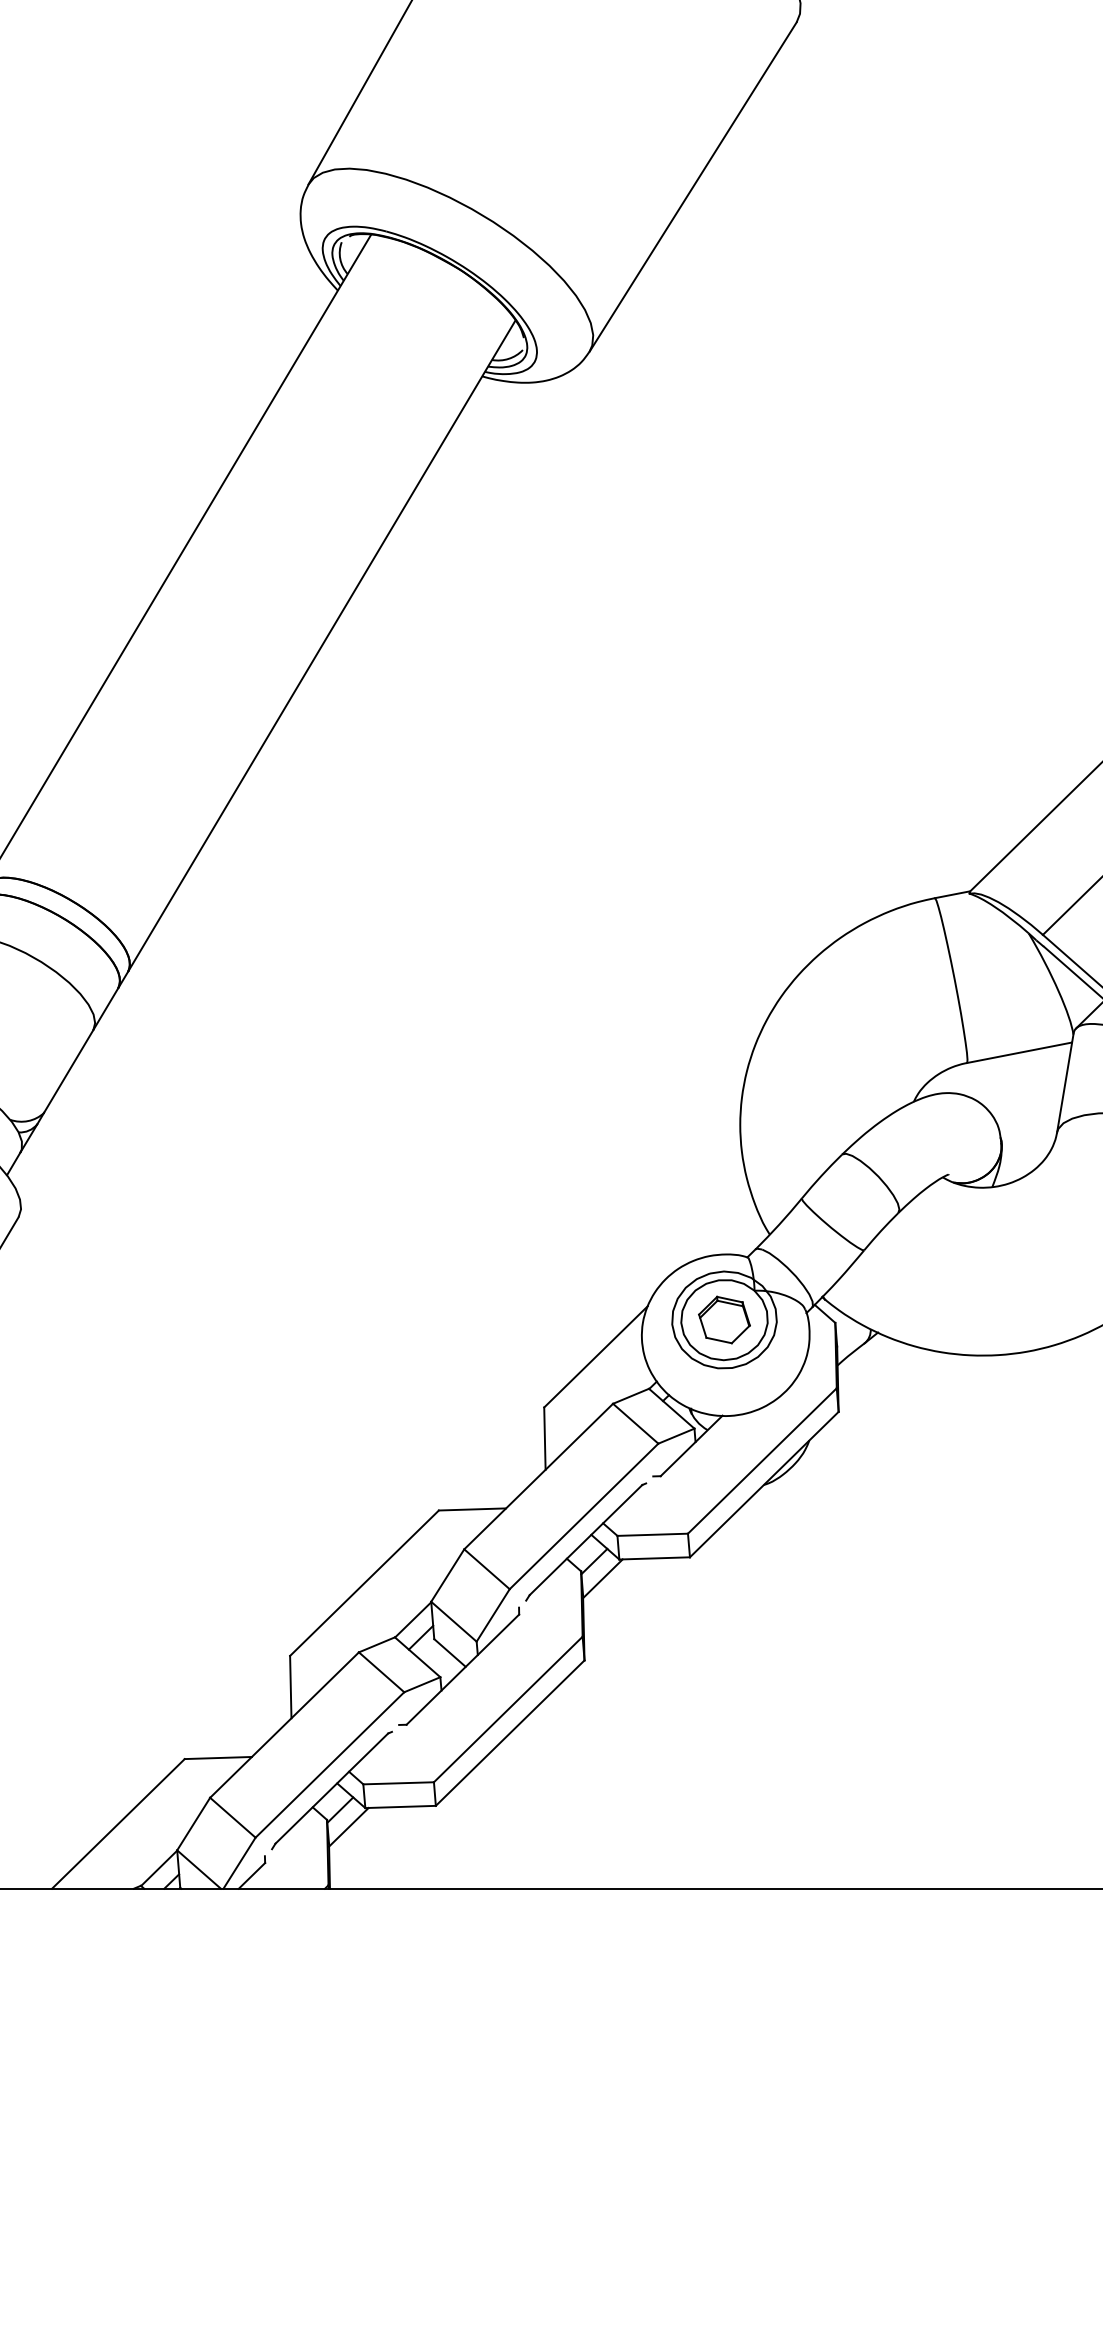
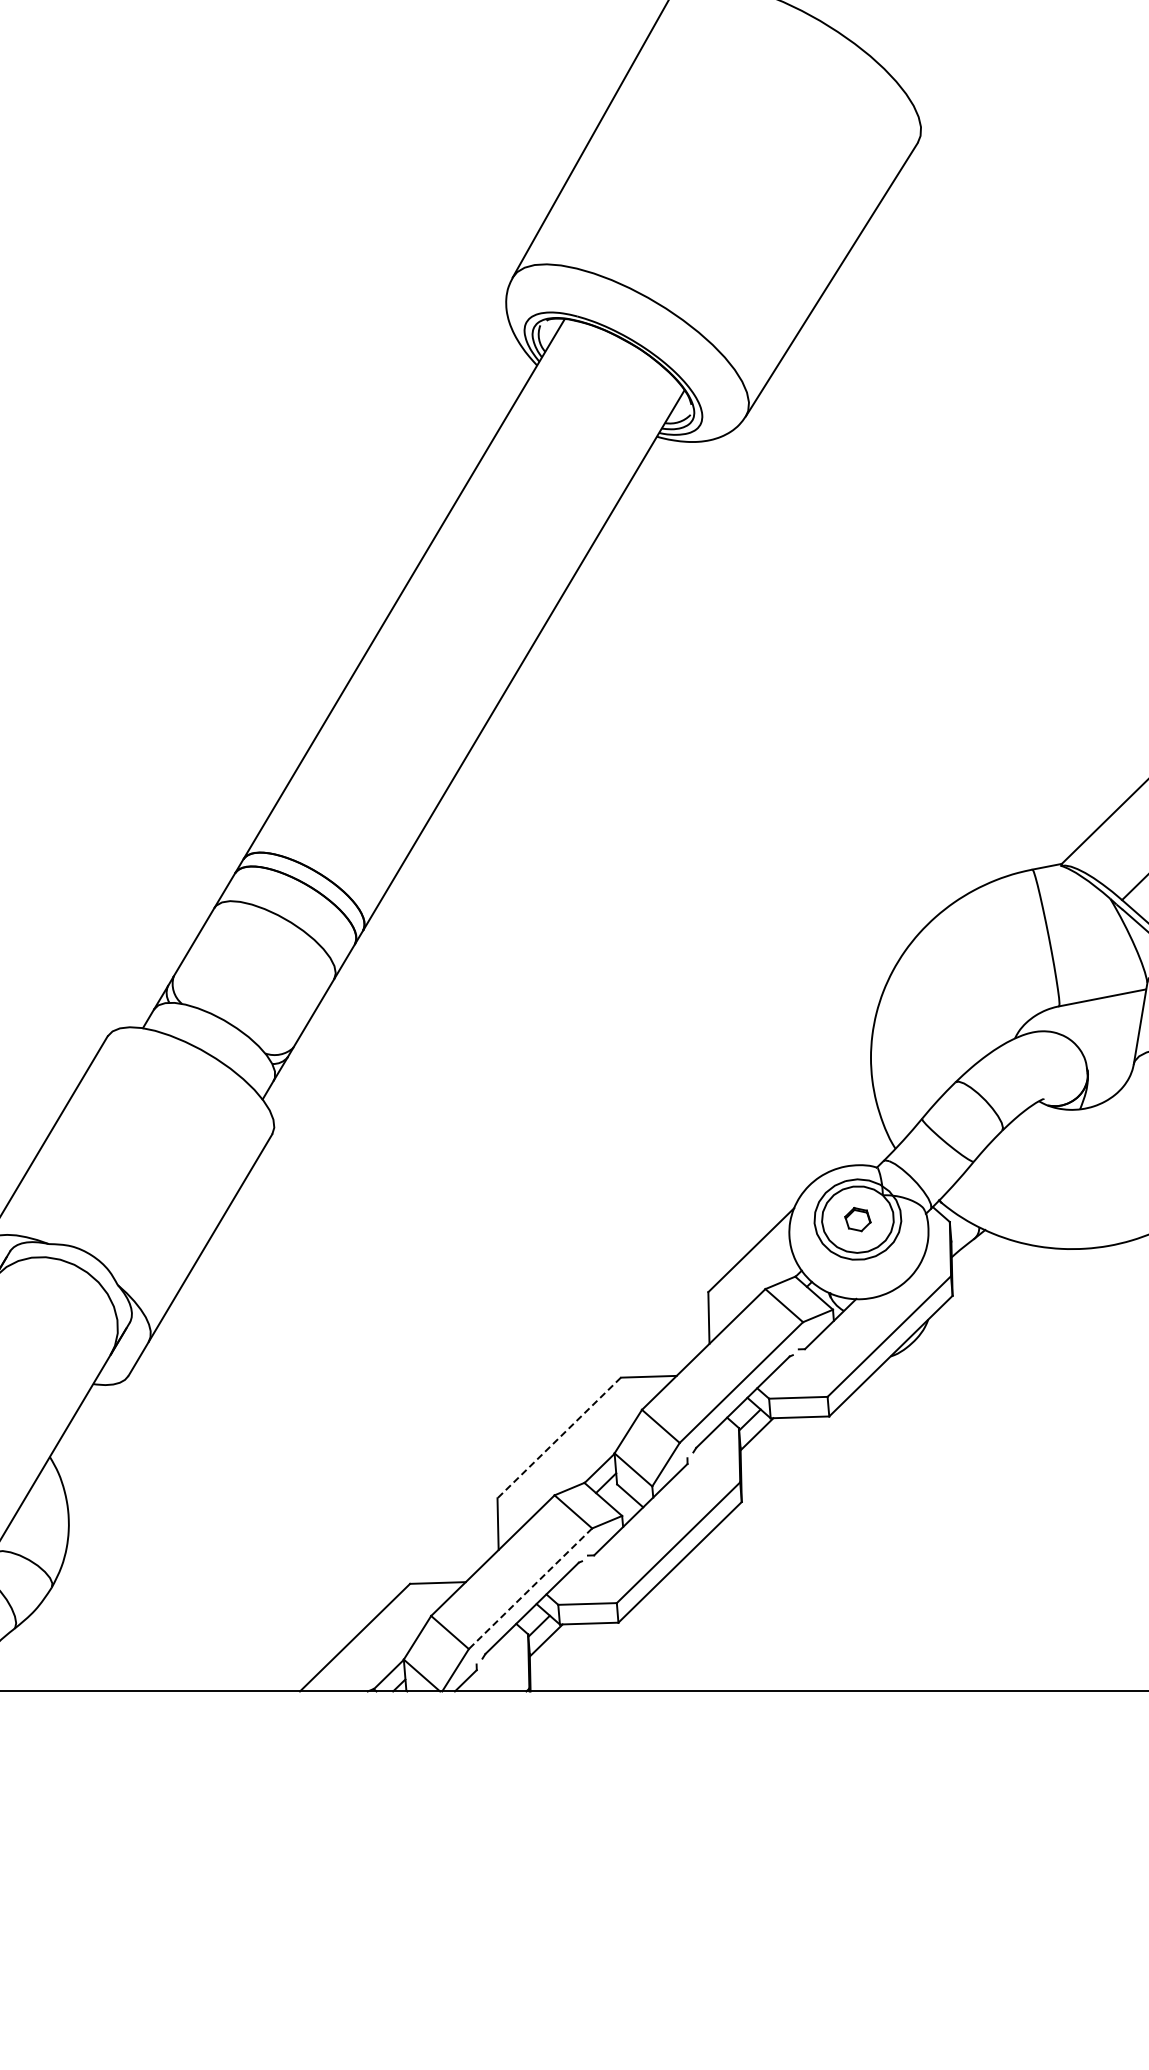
part: (724, 1319) -> (857, 1219), size x0.6
line: (363, 1583) -> (558, 1438), solid -> dashed
line: (329, 1765) -> (530, 1589), solid -> dashed

